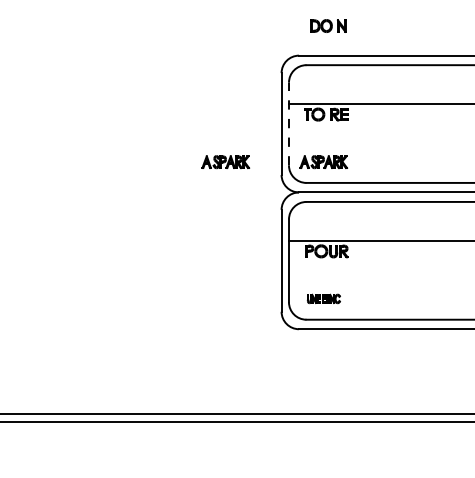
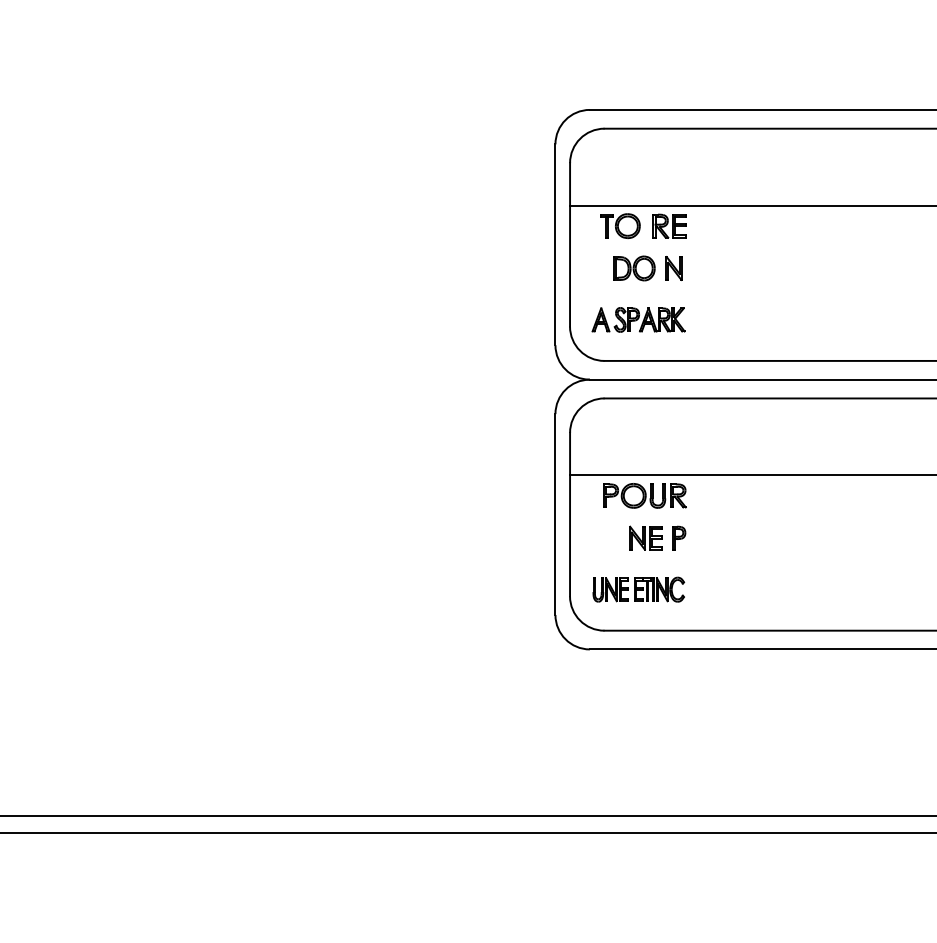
part: (328, 25) -> (647, 267), moved
line: (288, 123) -> (569, 243), dashed -> solid
part: (225, 162) -> (444, 320), removed
part: (333, 272) -> (657, 537), added
part: (323, 298) -> (638, 588), size x1.43

